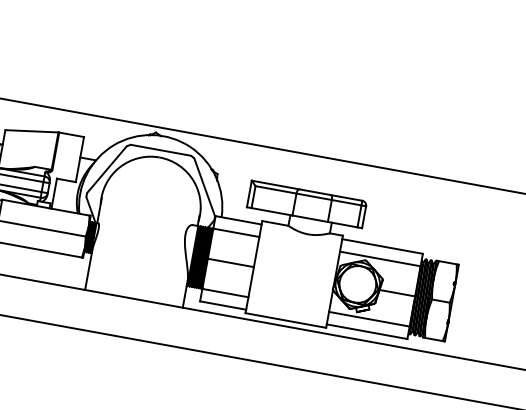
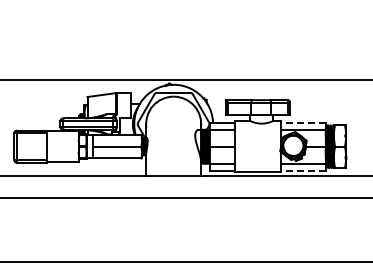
line: (383, 245) -> (303, 122), solid -> dashed
line: (367, 331) -> (303, 170), solid -> dashed

